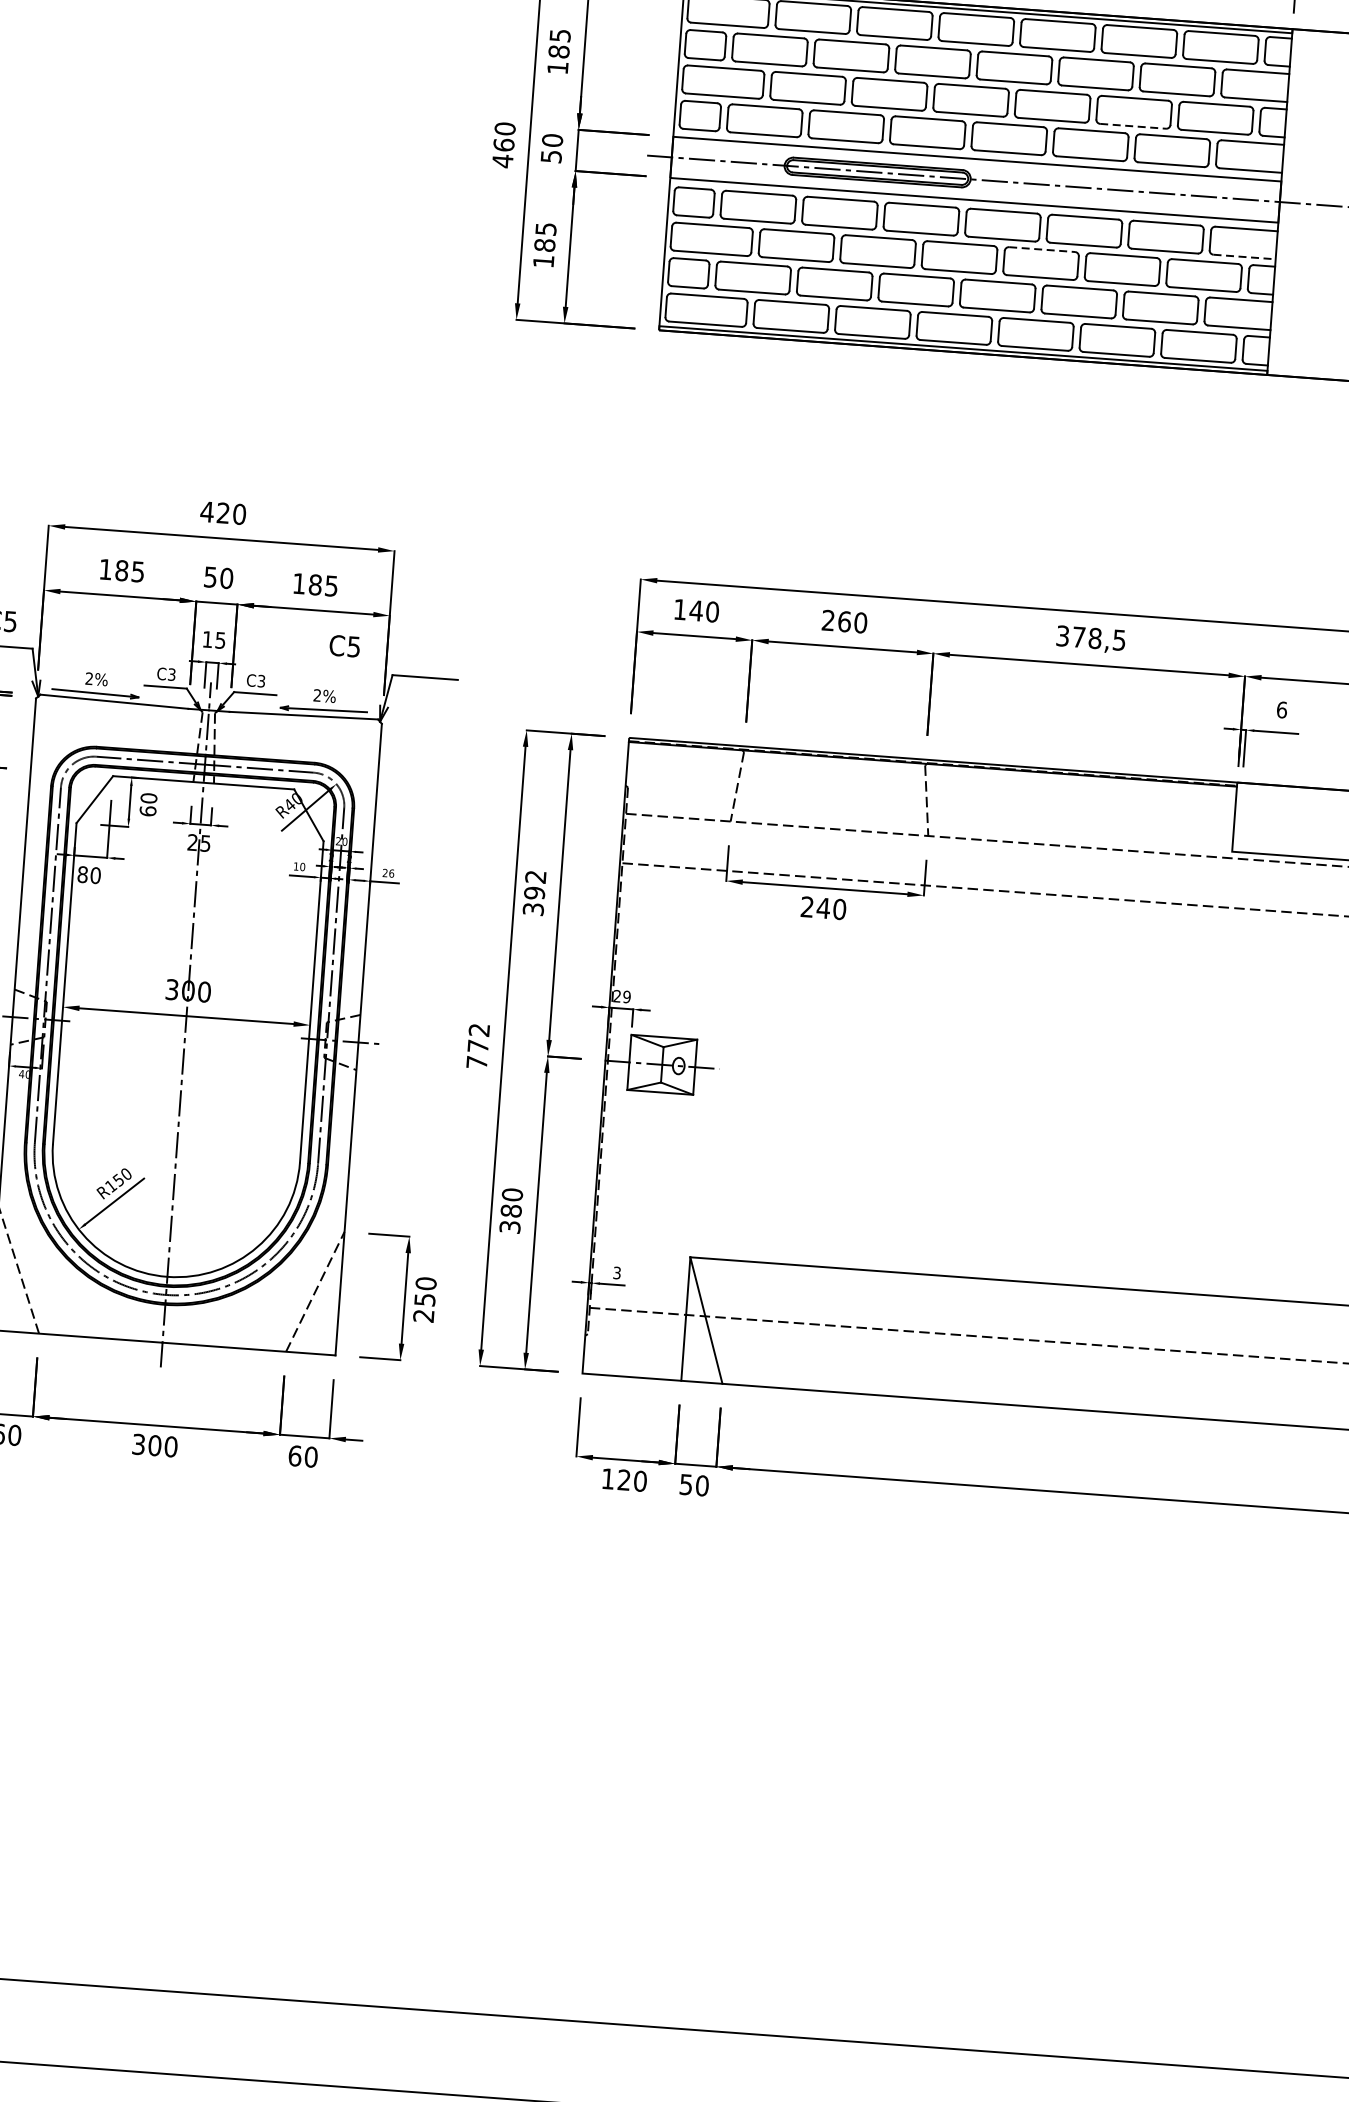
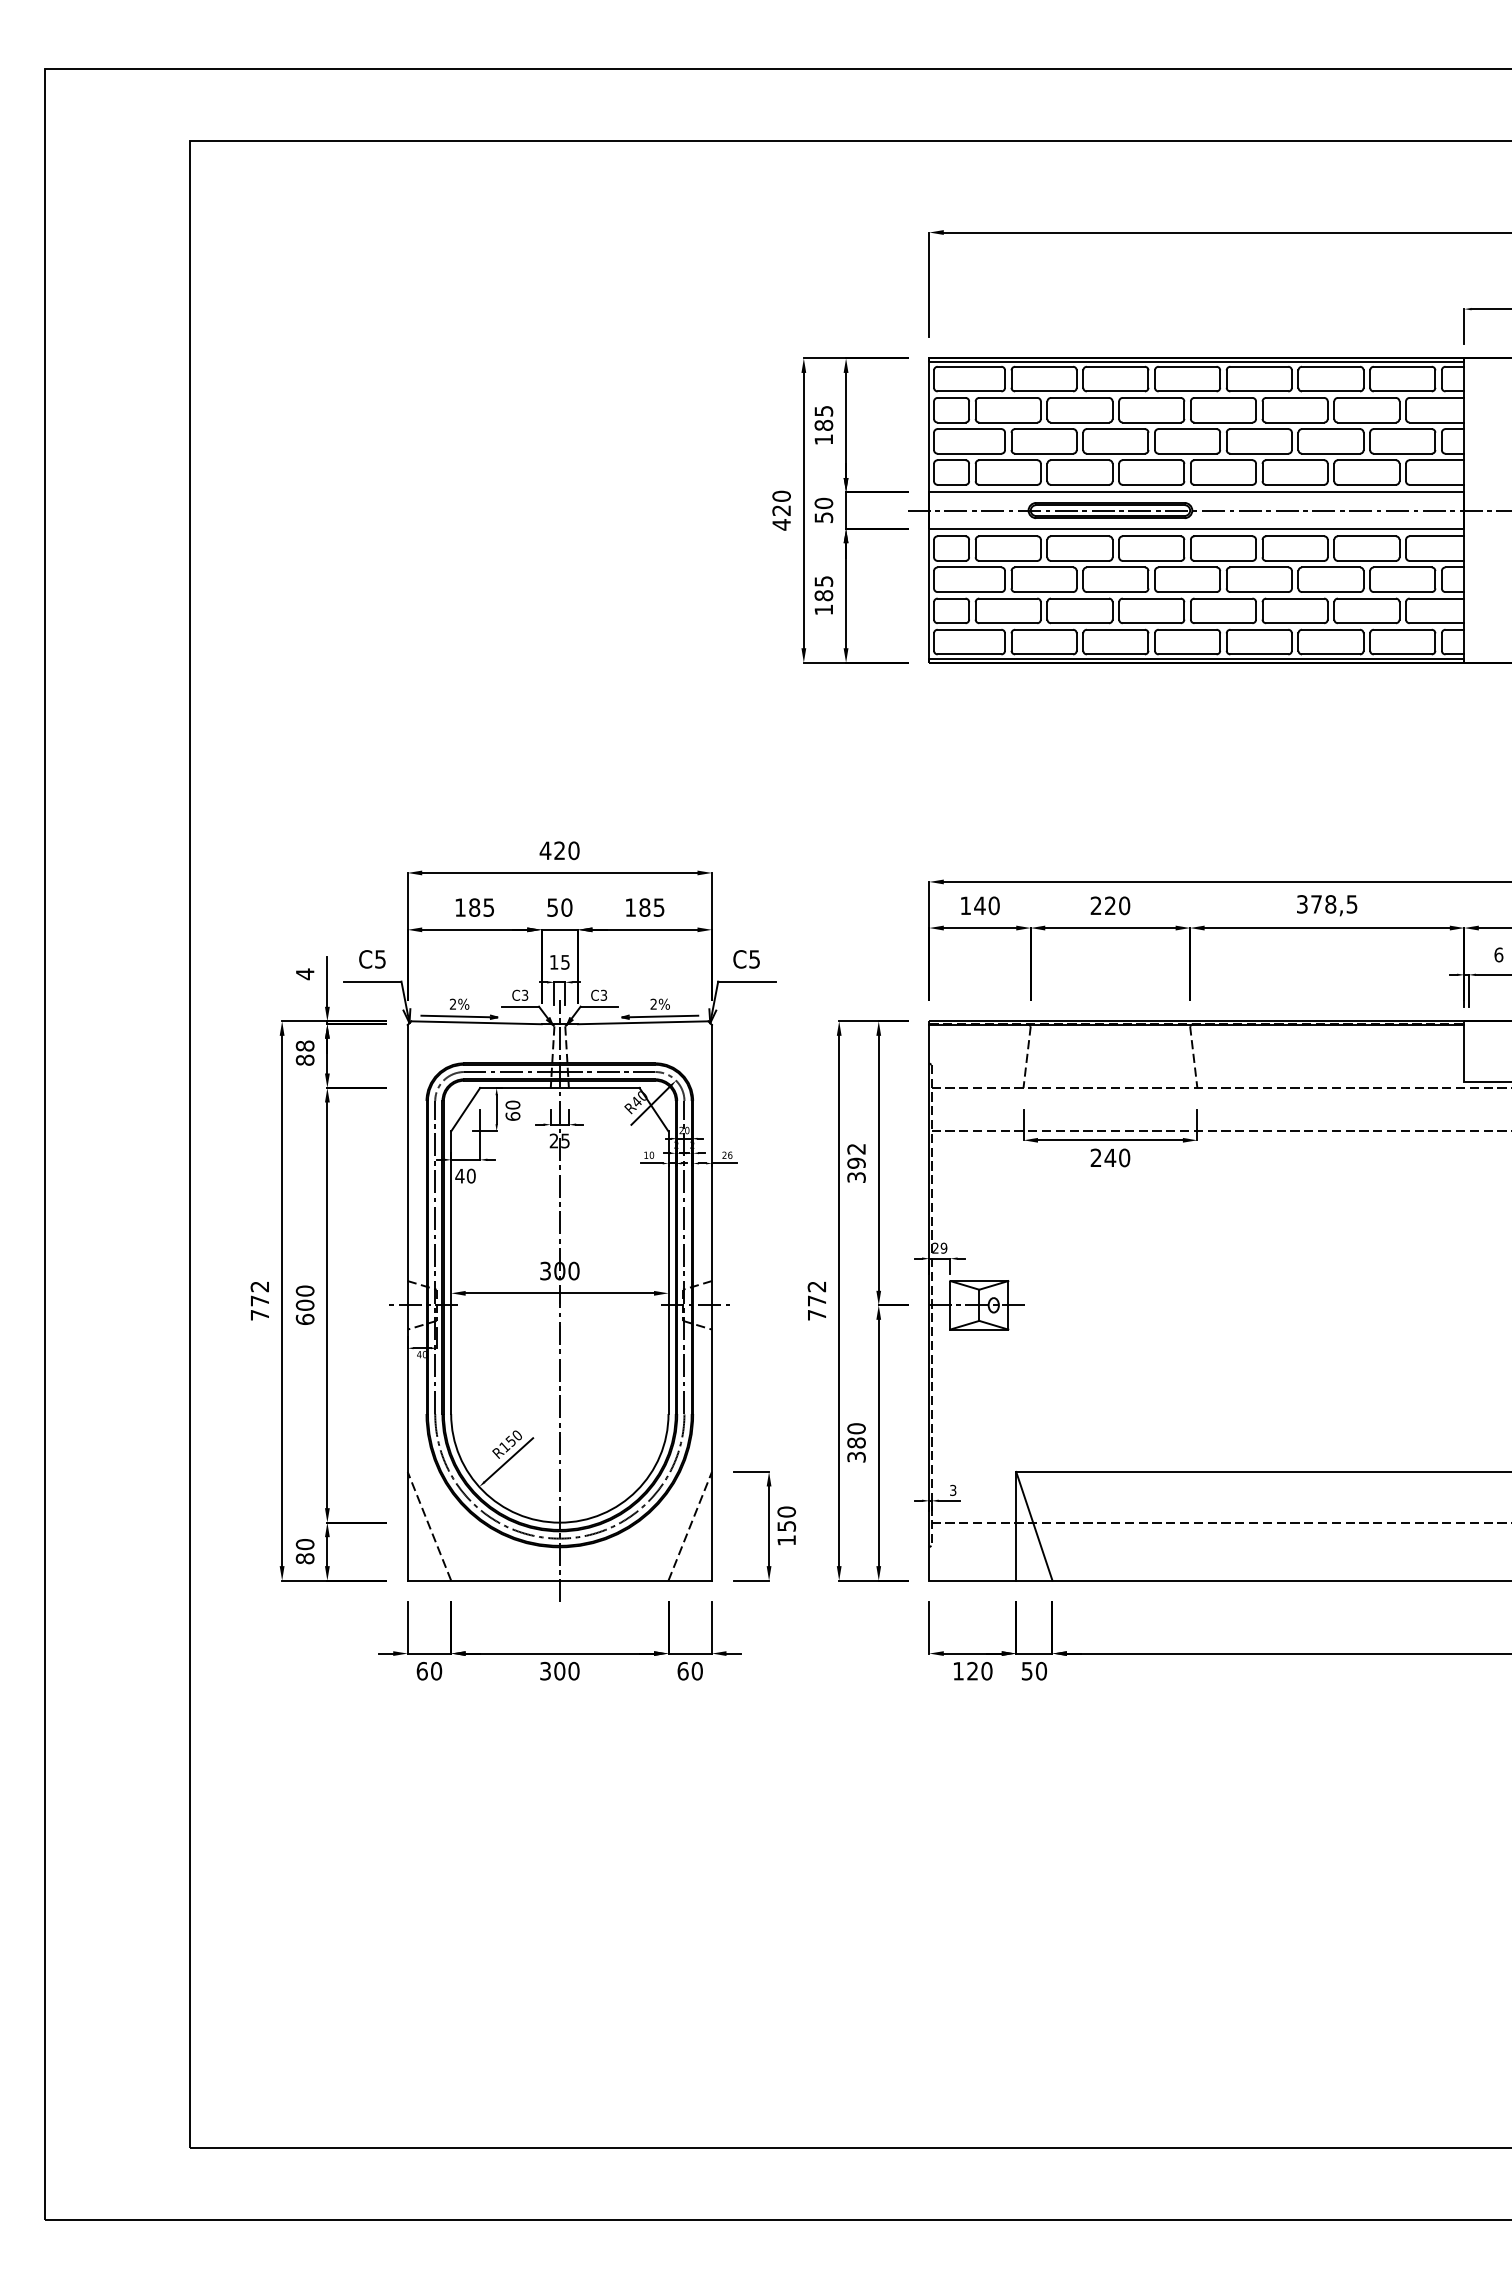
line: (1133, 126) -> (1331, 453), dashed -> solid
text: (503, 144) -> (781, 510), 460 -> 420
line: (1042, 249) -> (1259, 567), dashed -> solid
line: (1245, 256) -> (1437, 560), dashed -> solid
text: (844, 621) -> (1110, 905), 260 -> 220
text: (344, 646) -> (746, 959), moved
text: (82, 873) -> (459, 1175), 80 -> 40
text: (423, 1316) -> (786, 1540), 250 -> 150

